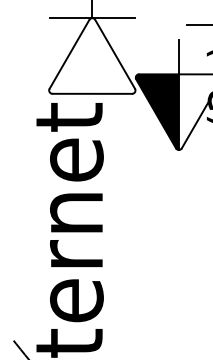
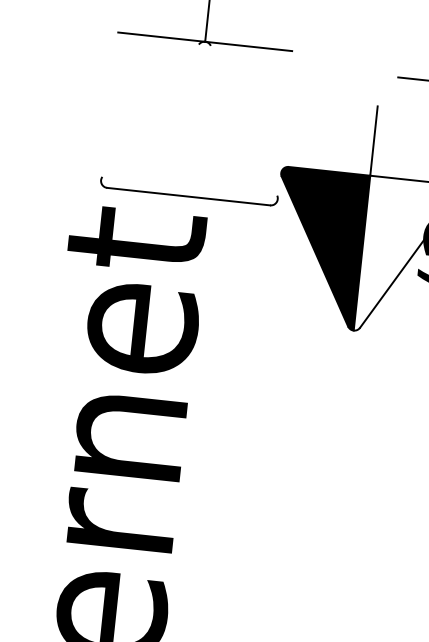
line: (69, 53) -> (150, 109), removed
line: (115, 53) -> (244, 119), removed

